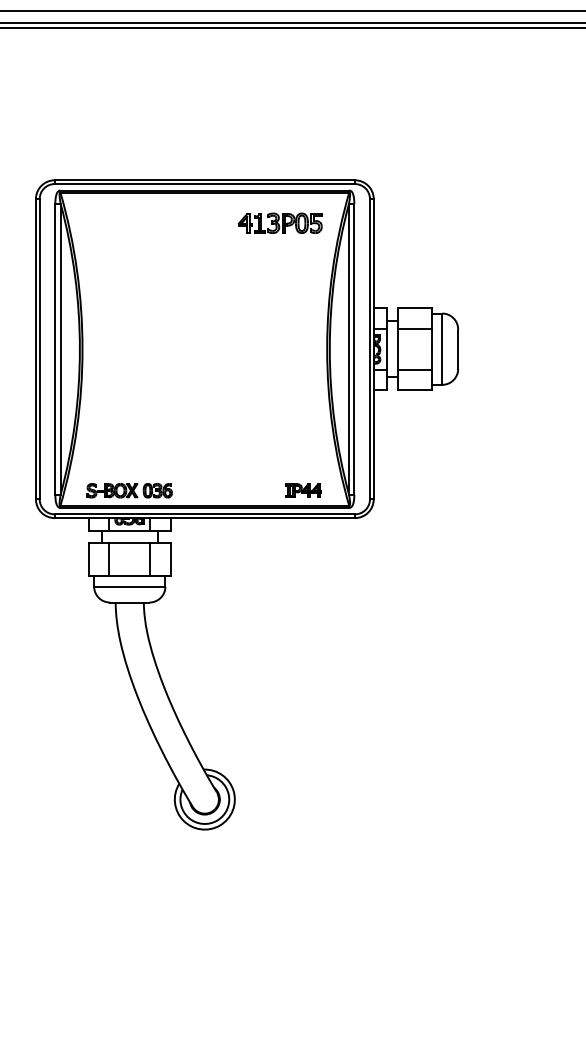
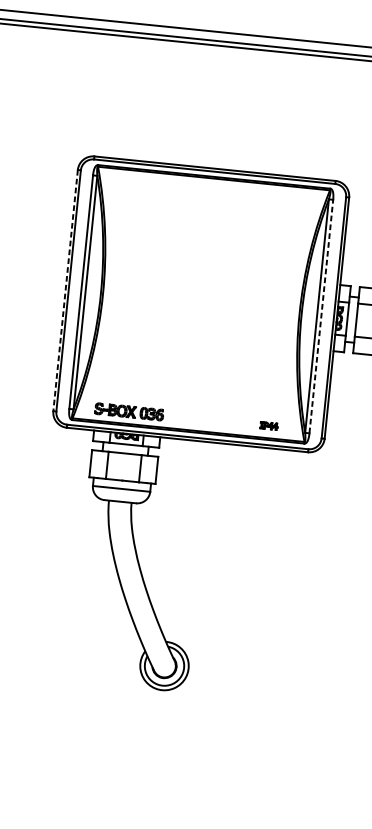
part: (279, 222) -> (271, 208), removed
line: (354, 348) -> (321, 316), solid -> dashed
line: (35, 349) -> (65, 290), solid -> dashed
part: (303, 490) -> (268, 425), size x0.6

